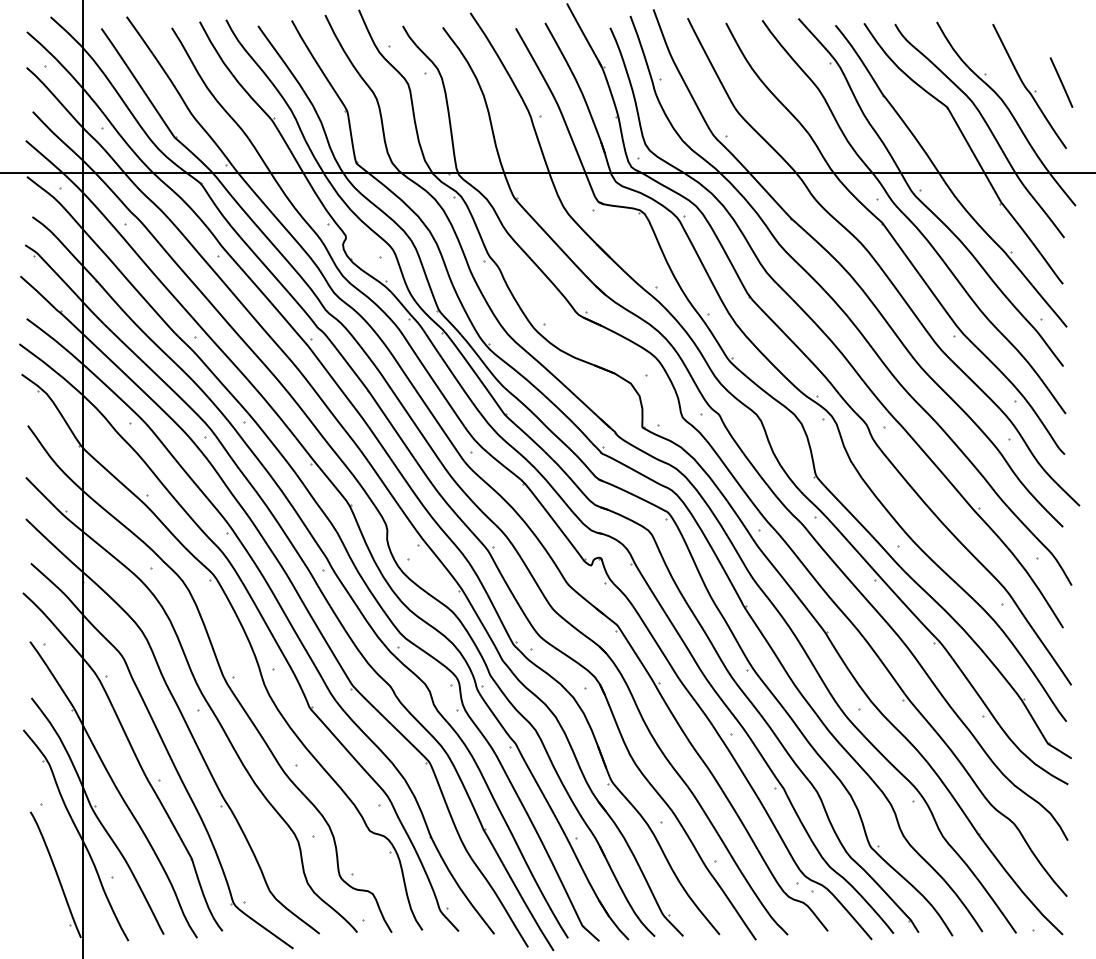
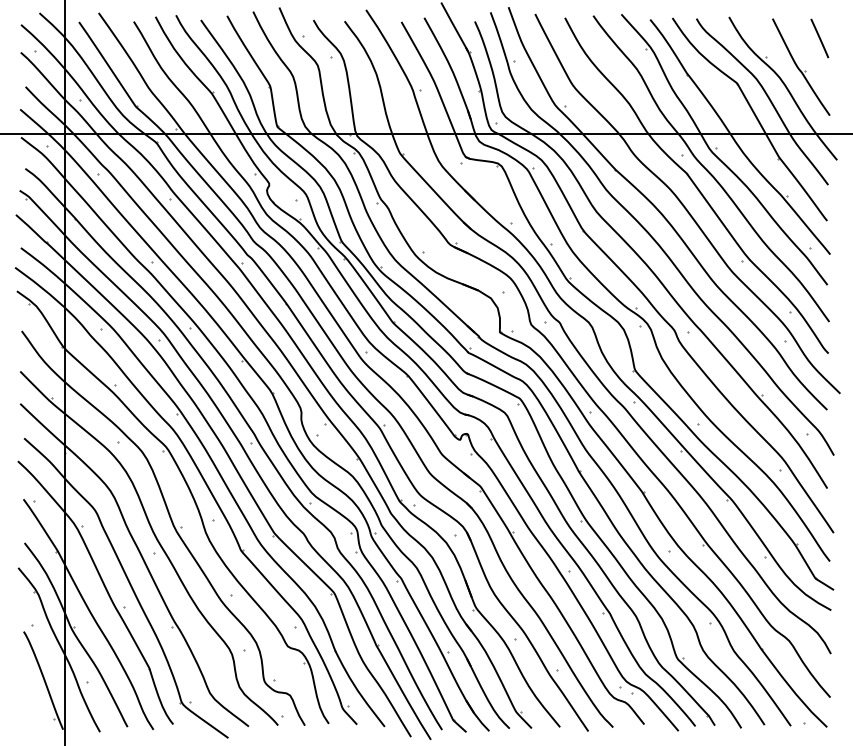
line: (1061, 82) -> (819, 38), moved

